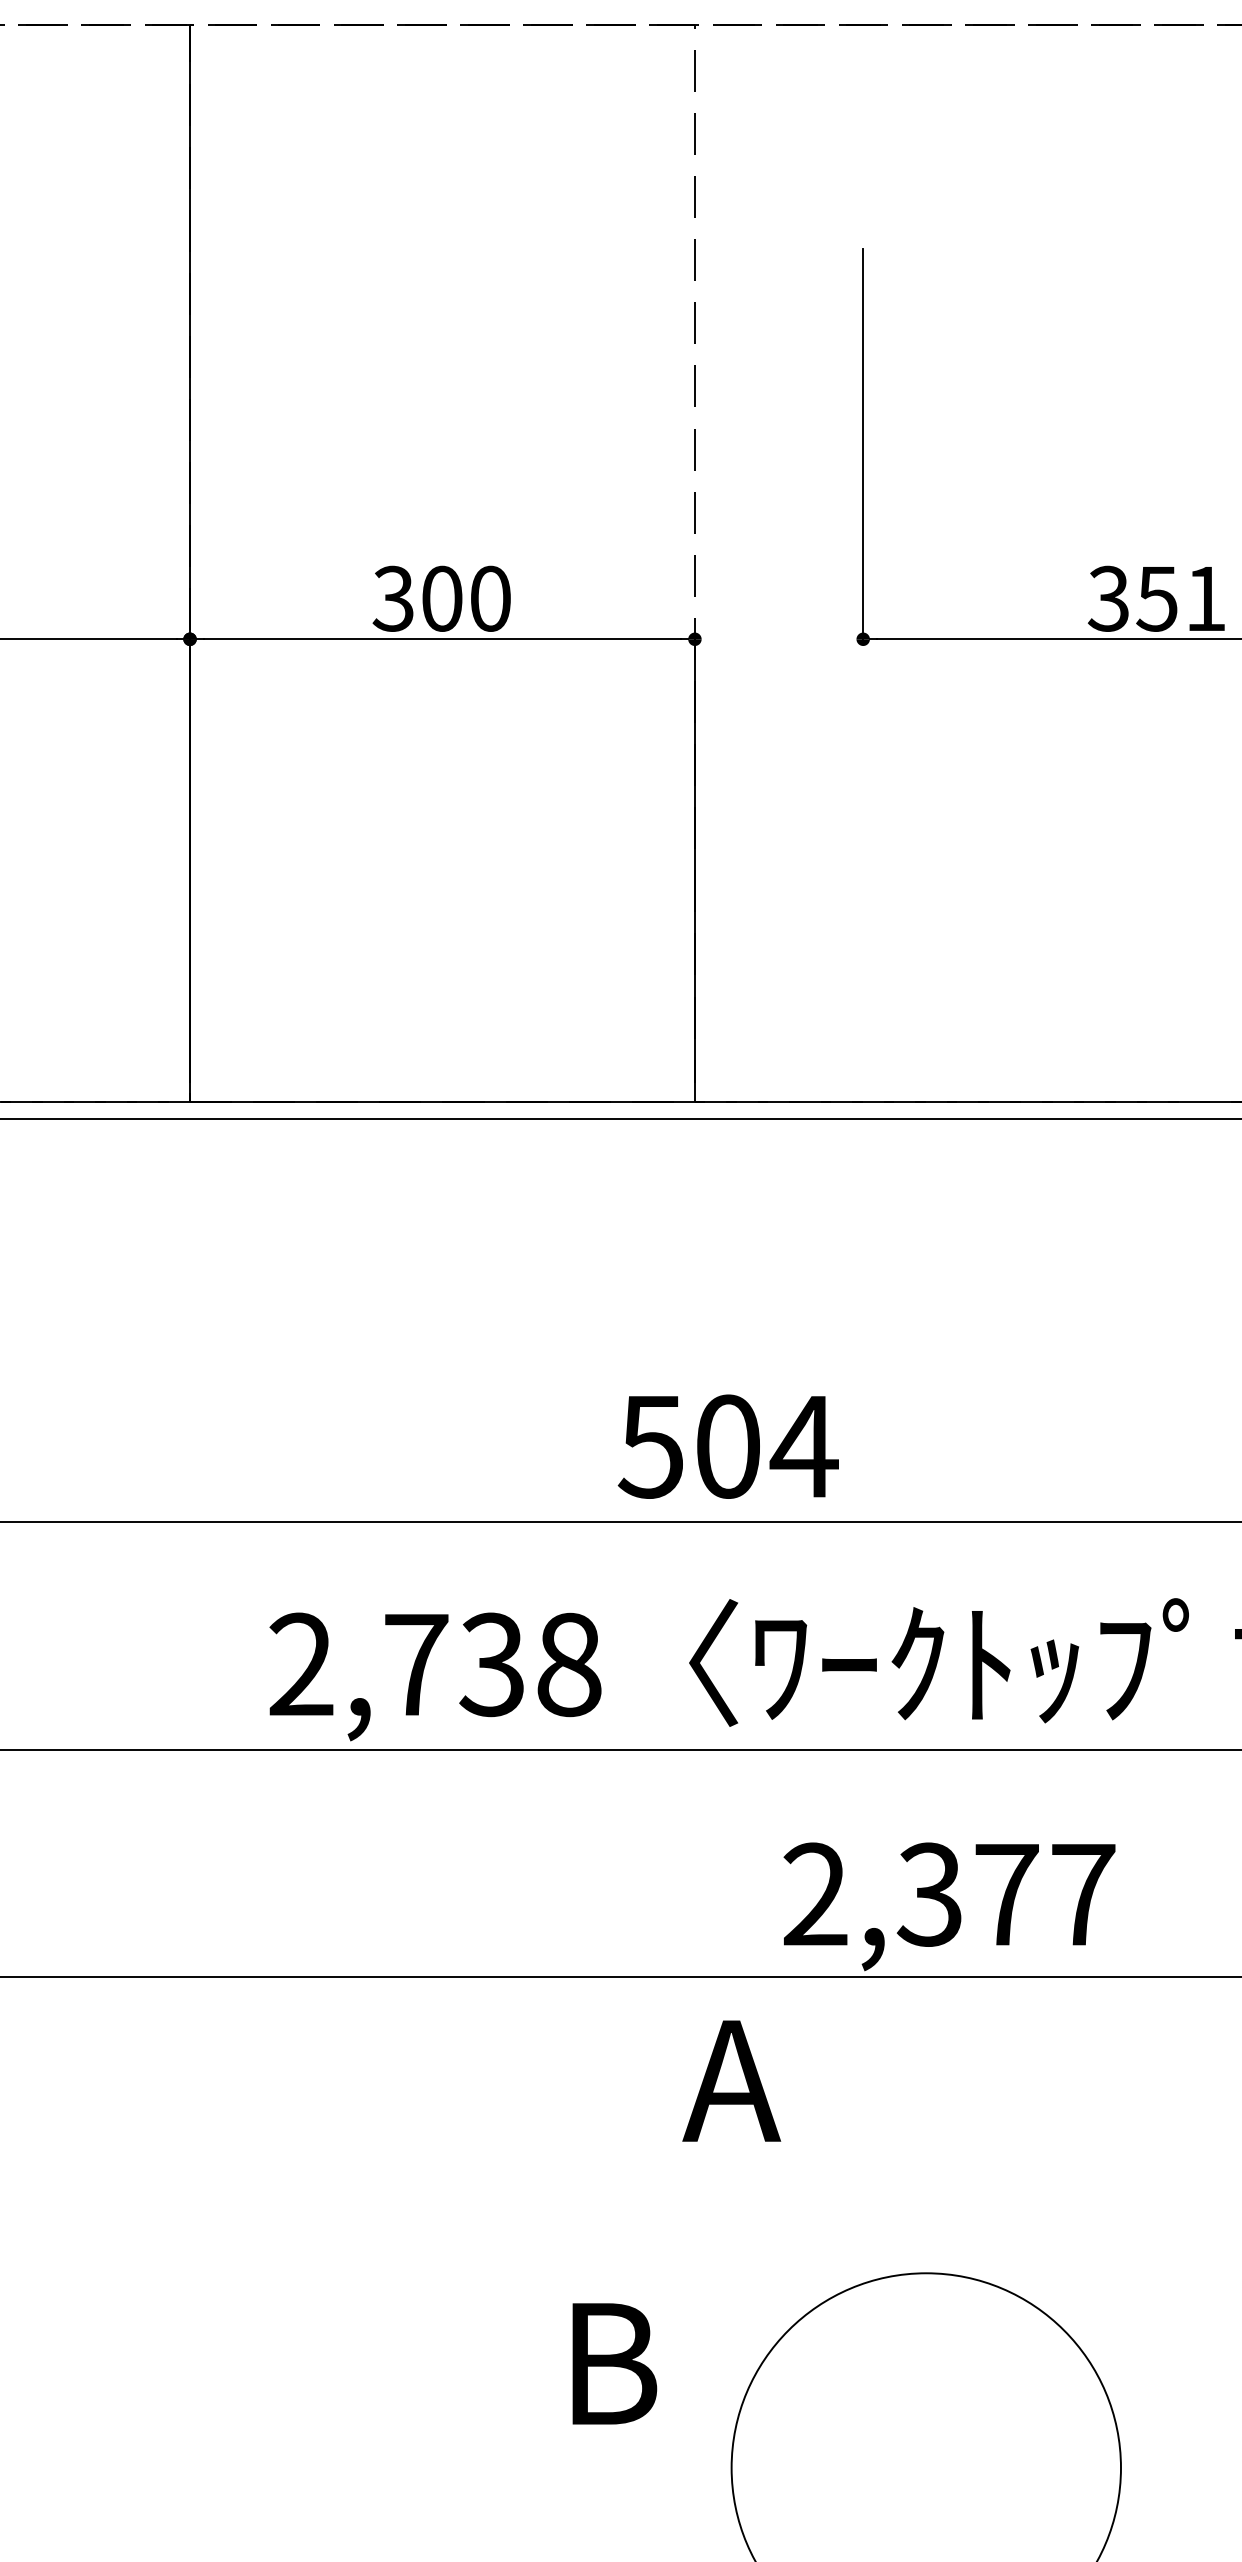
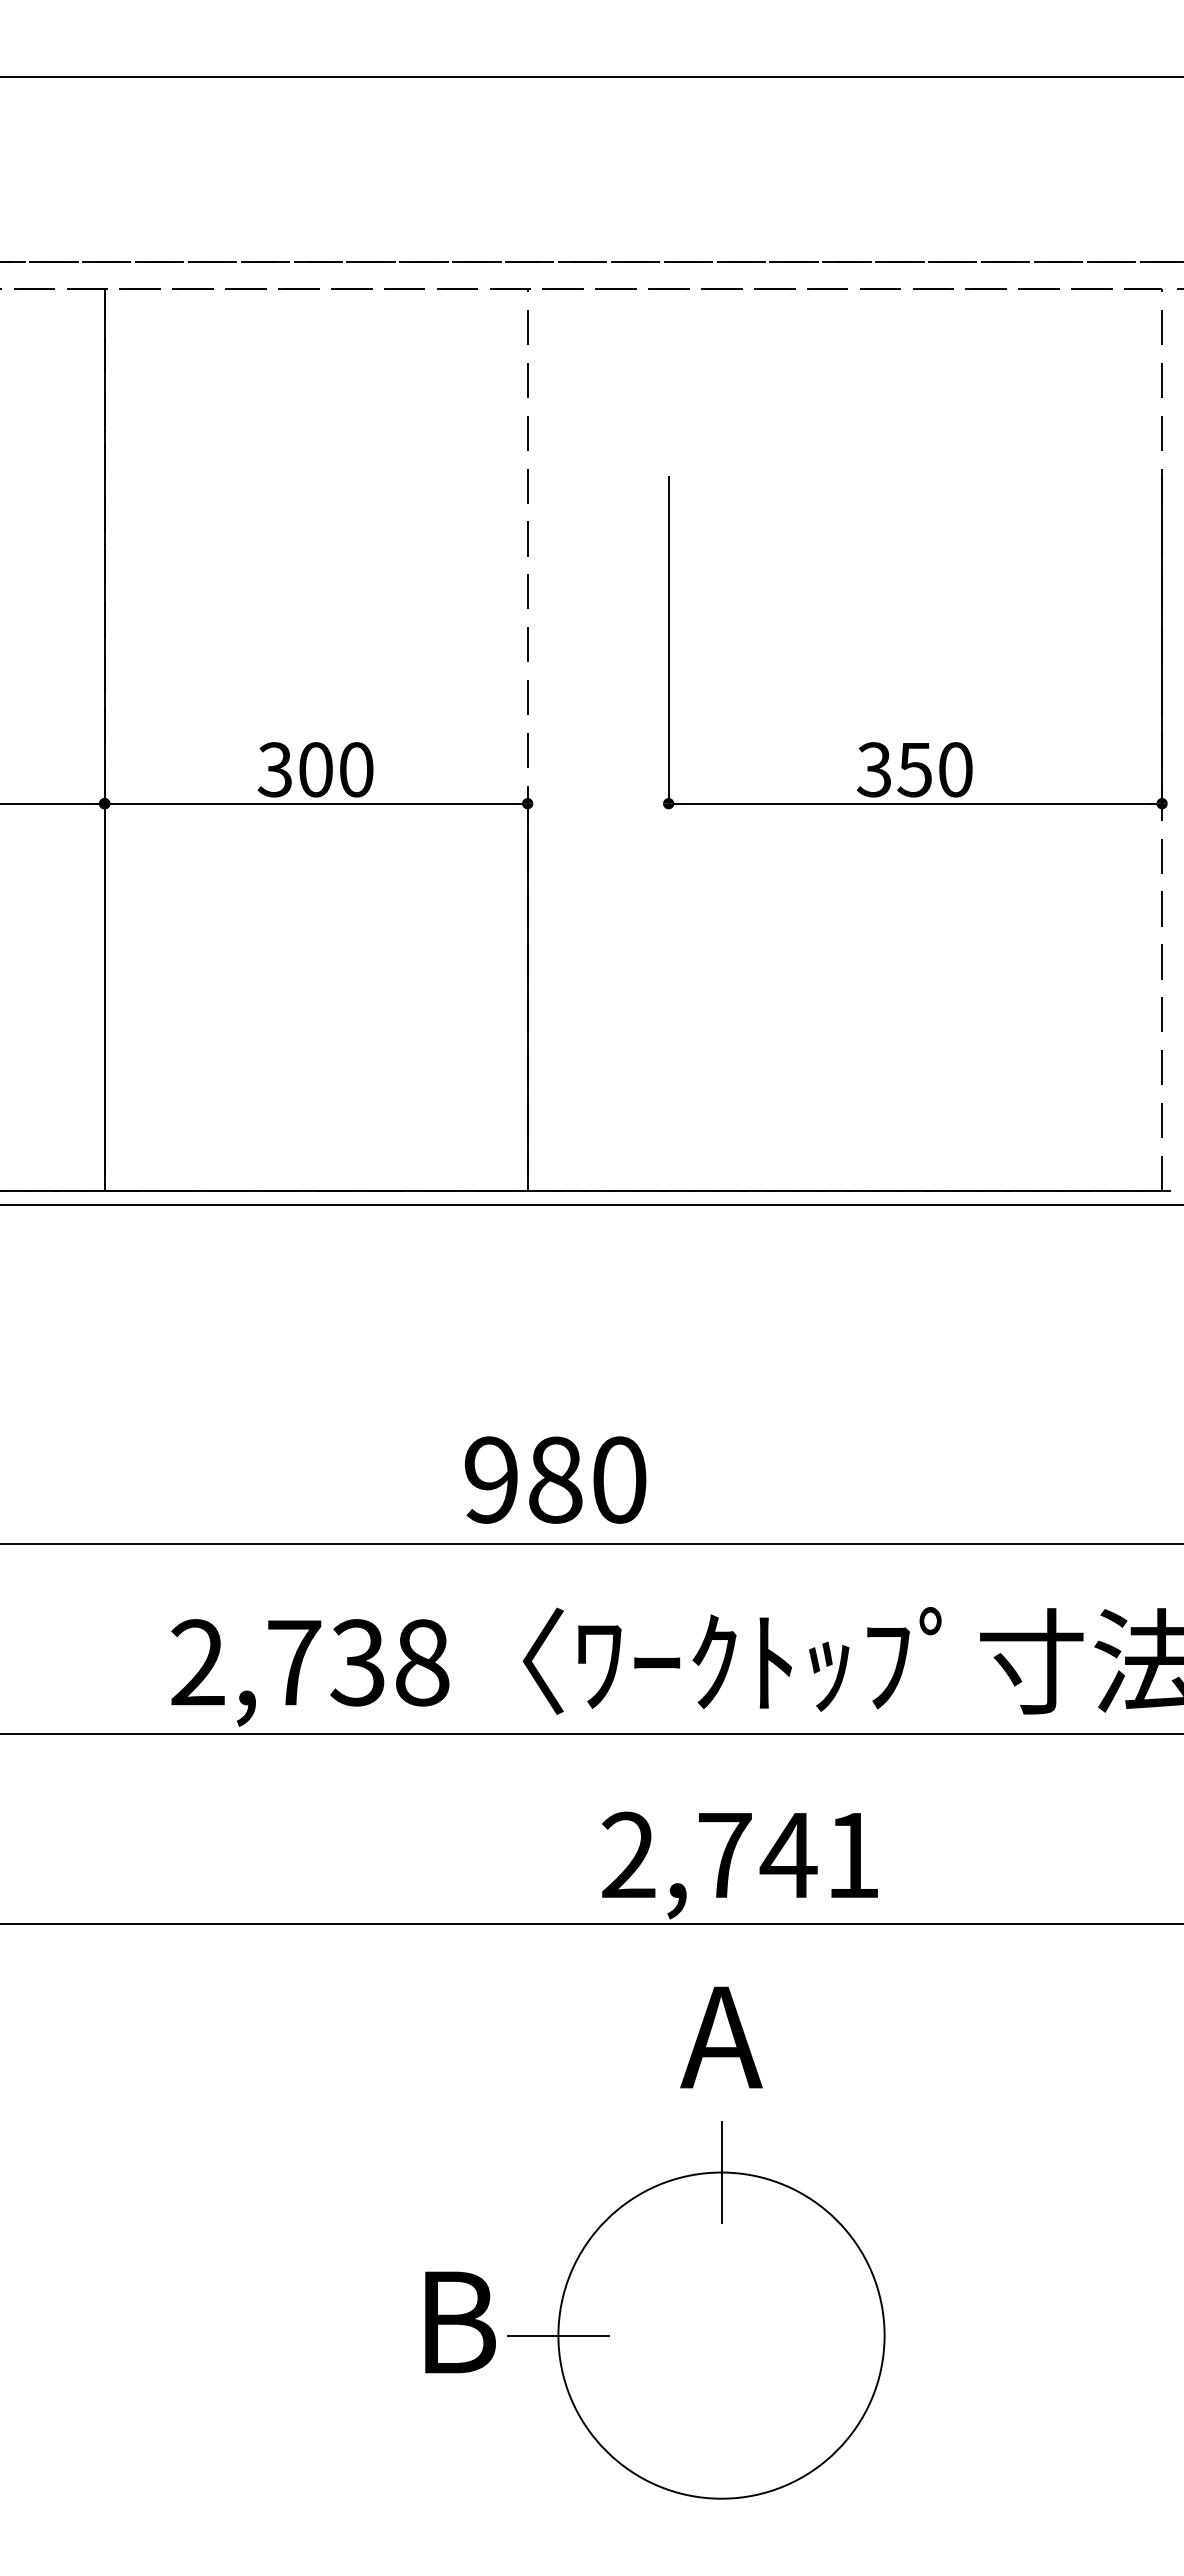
text: (1205, 598) -> (955, 769), 351 -> 350
text: (728, 1446) -> (555, 1479), 504 -> 980
text: (1005, 1894) -> (787, 1855), 2,377 -> 2,741
text: (731, 2081) -> (721, 2037), moved
line: (926, 2273) -> (721, 2172), added
text: (614, 2363) -> (460, 2322), moved
line: (731, 2467) -> (558, 2335), added

